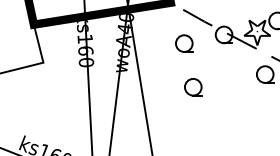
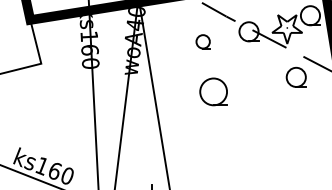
part: (183, 43) -> (202, 41), size x0.7
part: (193, 86) -> (213, 91), size x1.4

